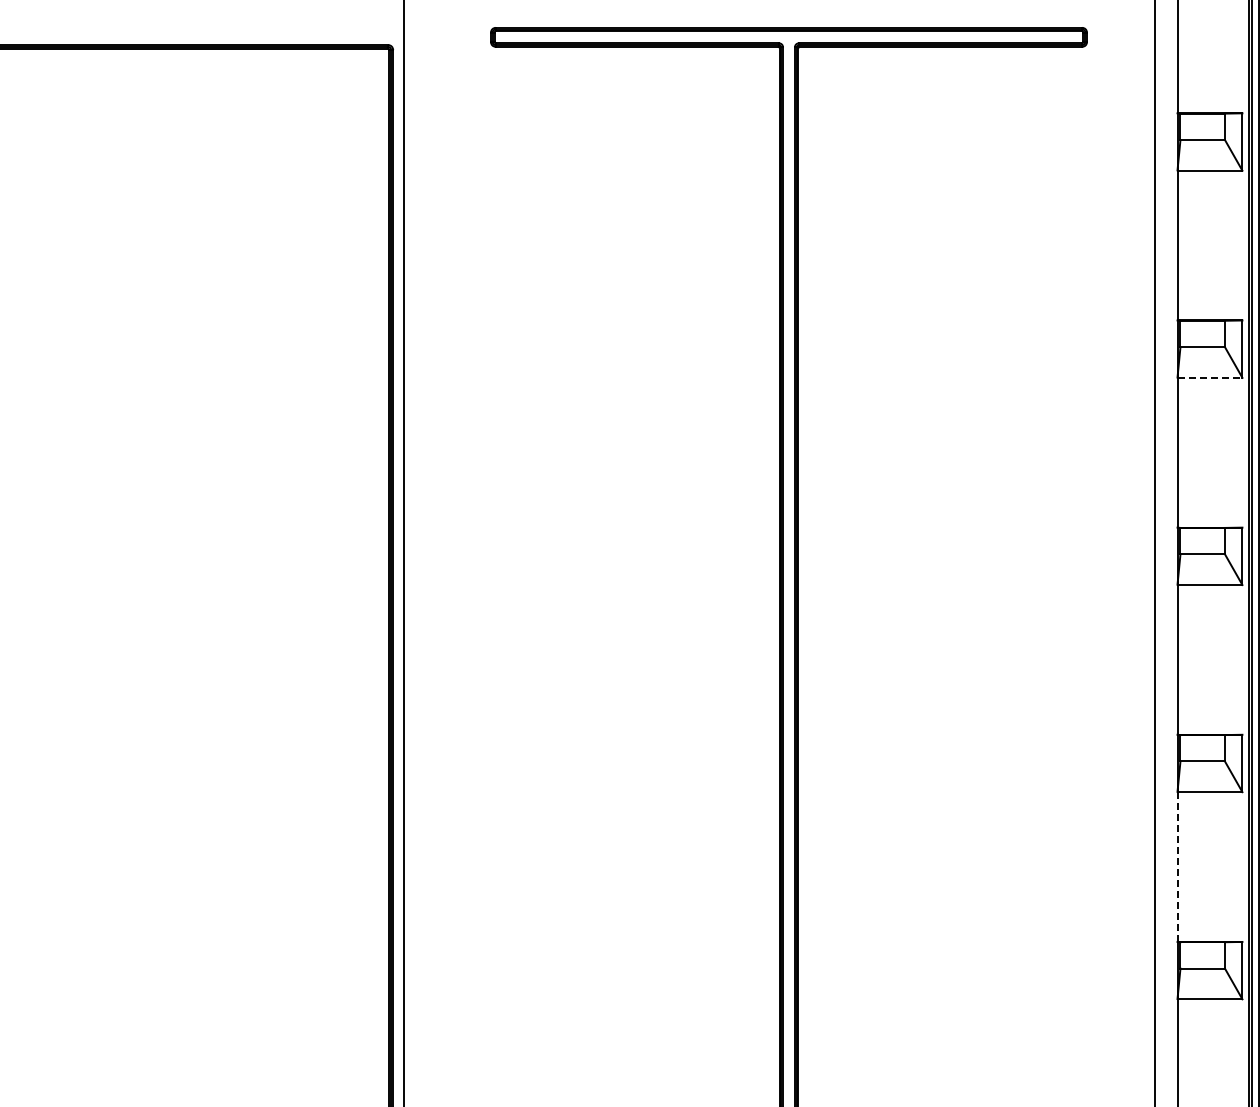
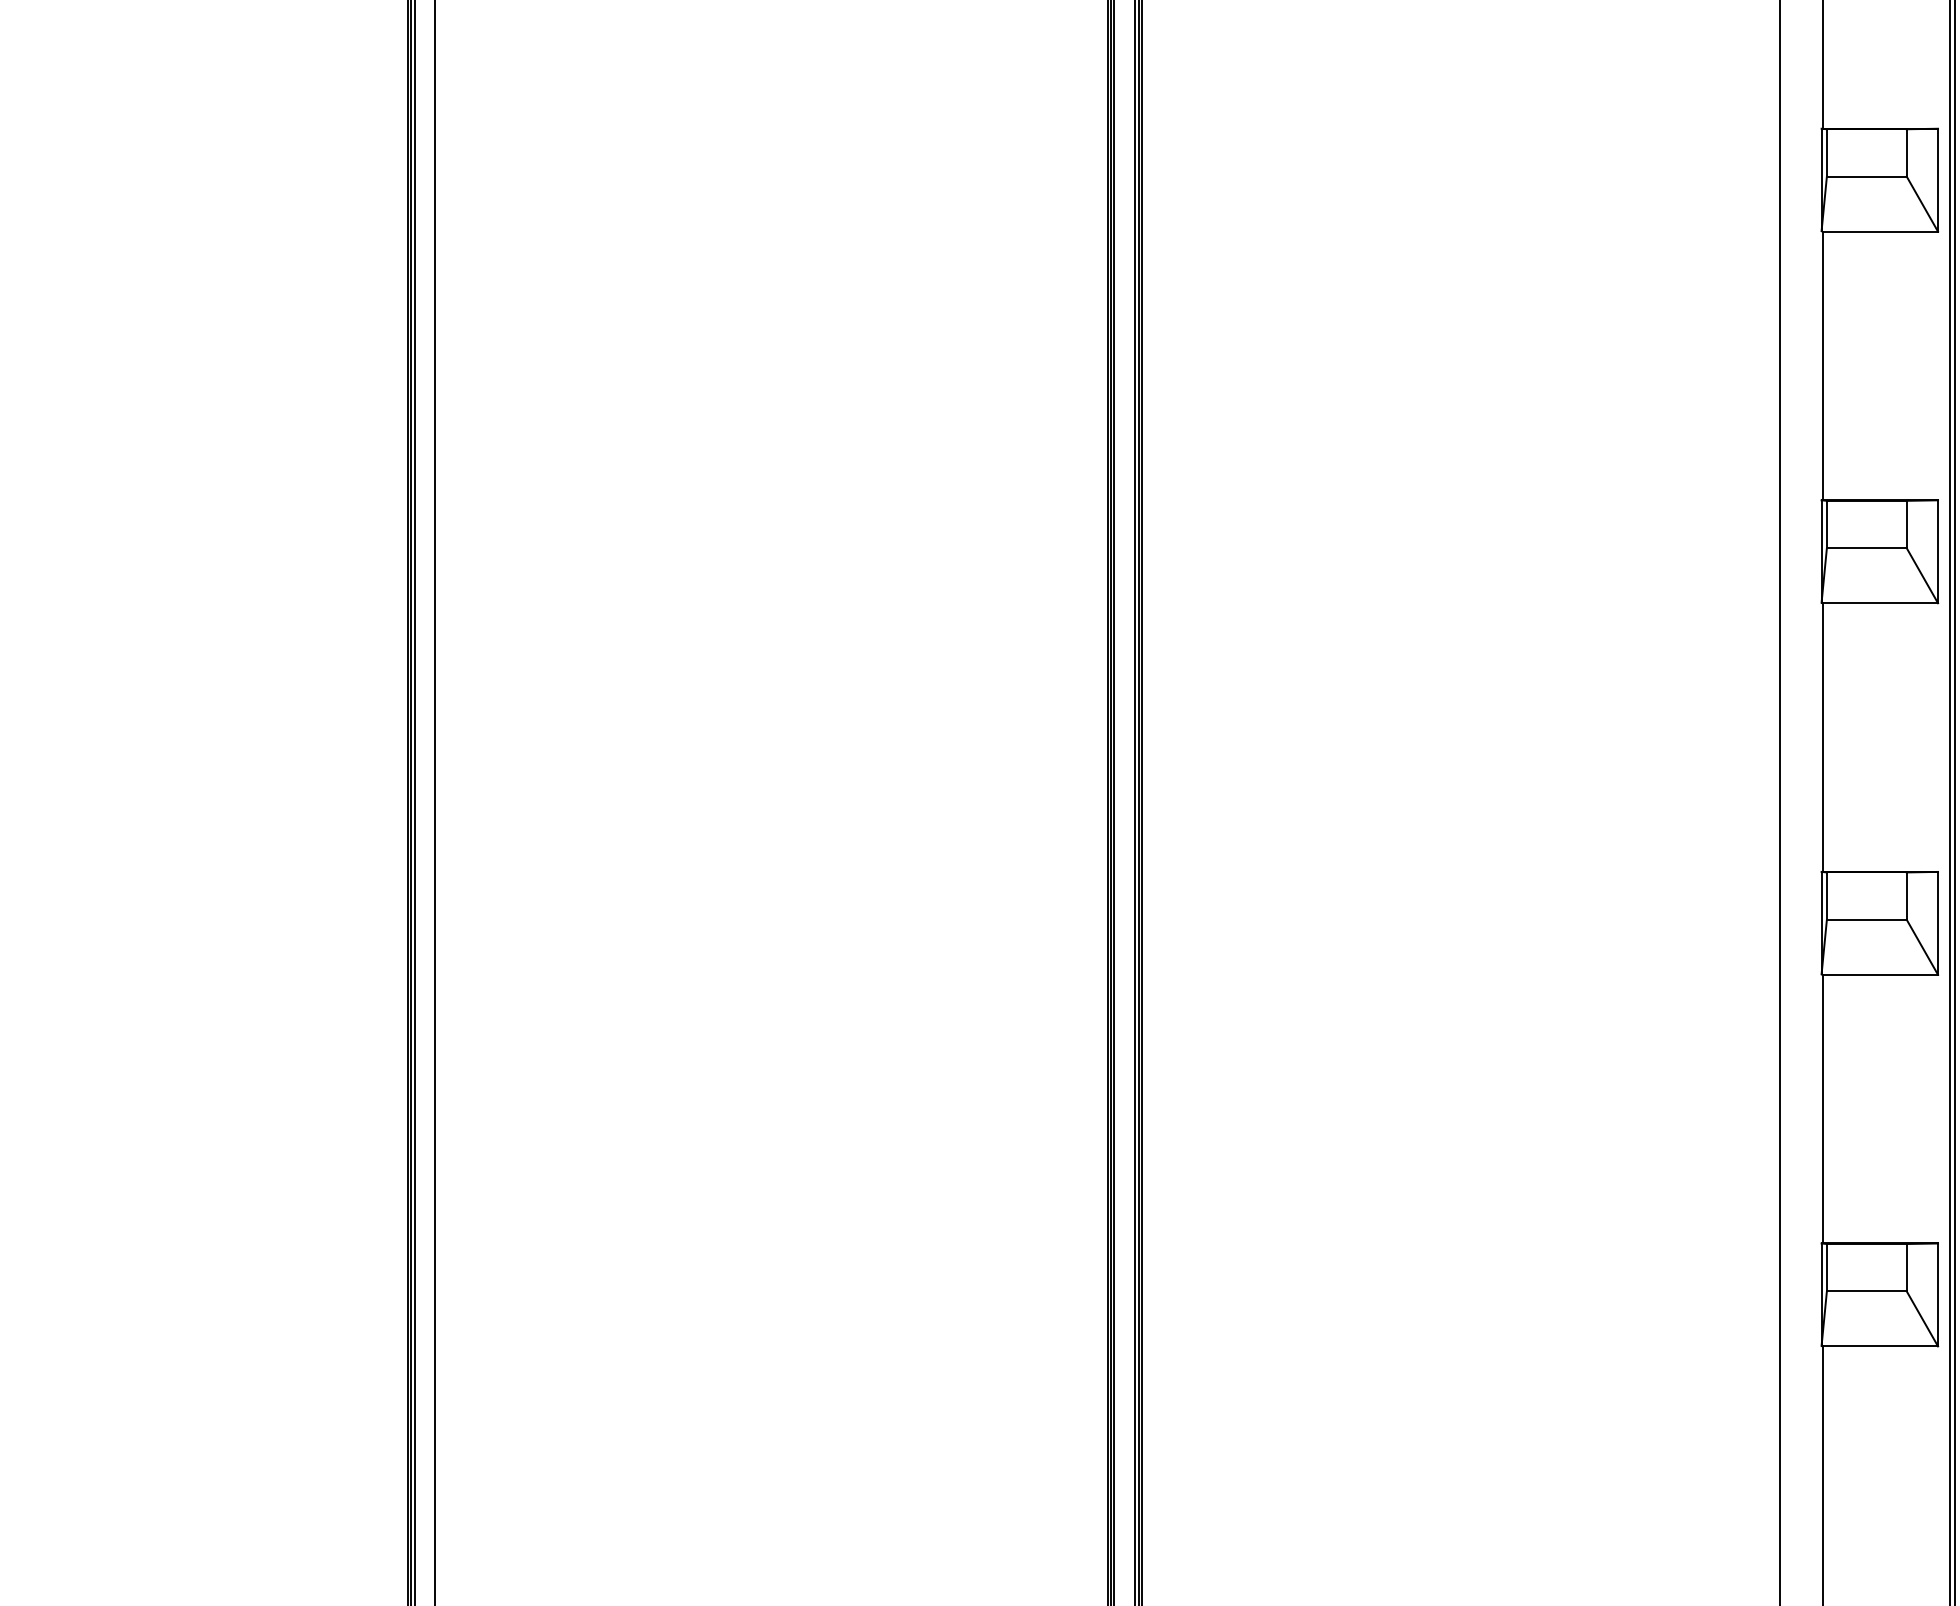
line: (1210, 377) -> (1880, 231), dashed -> solid
line: (1178, 867) -> (1823, 1109), dashed -> solid

